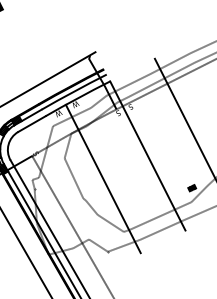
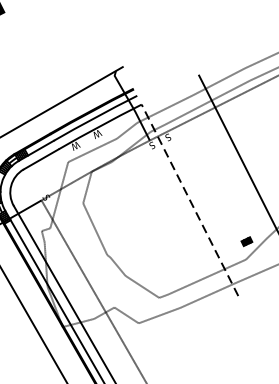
line: (147, 155) -> (189, 199), solid -> dashed
line: (102, 178) -> (131, 229), removed

